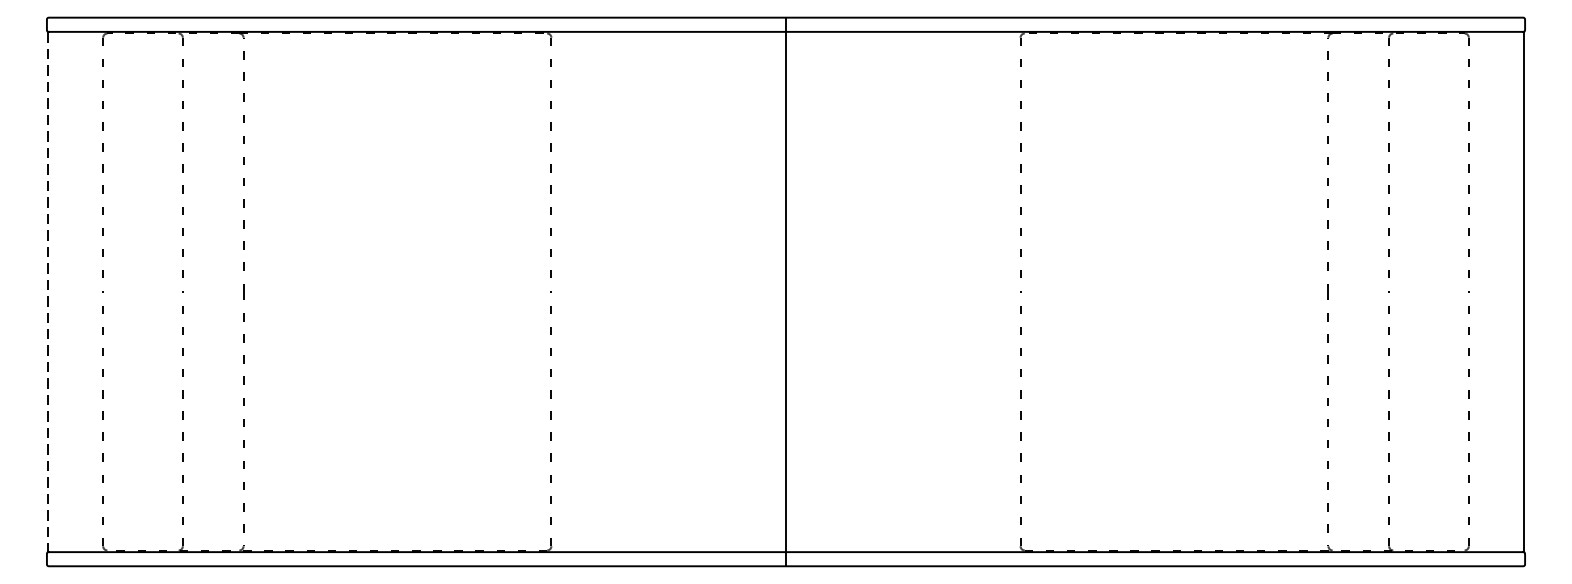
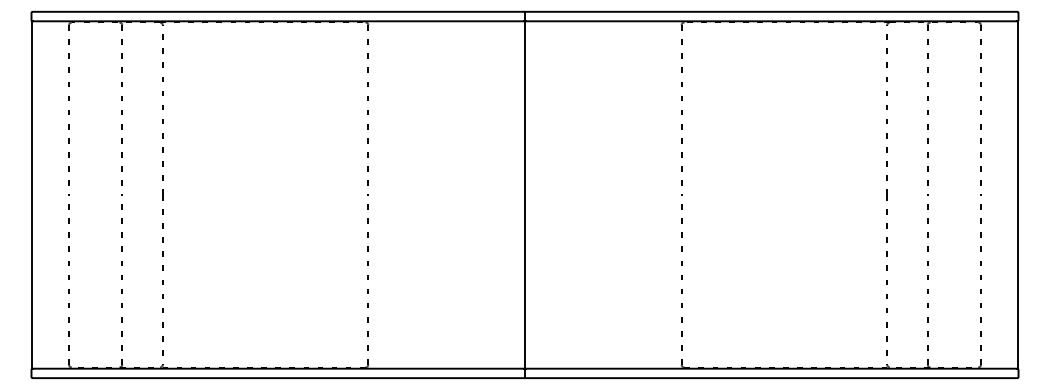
line: (46, 292) -> (31, 195), dashed -> solid

